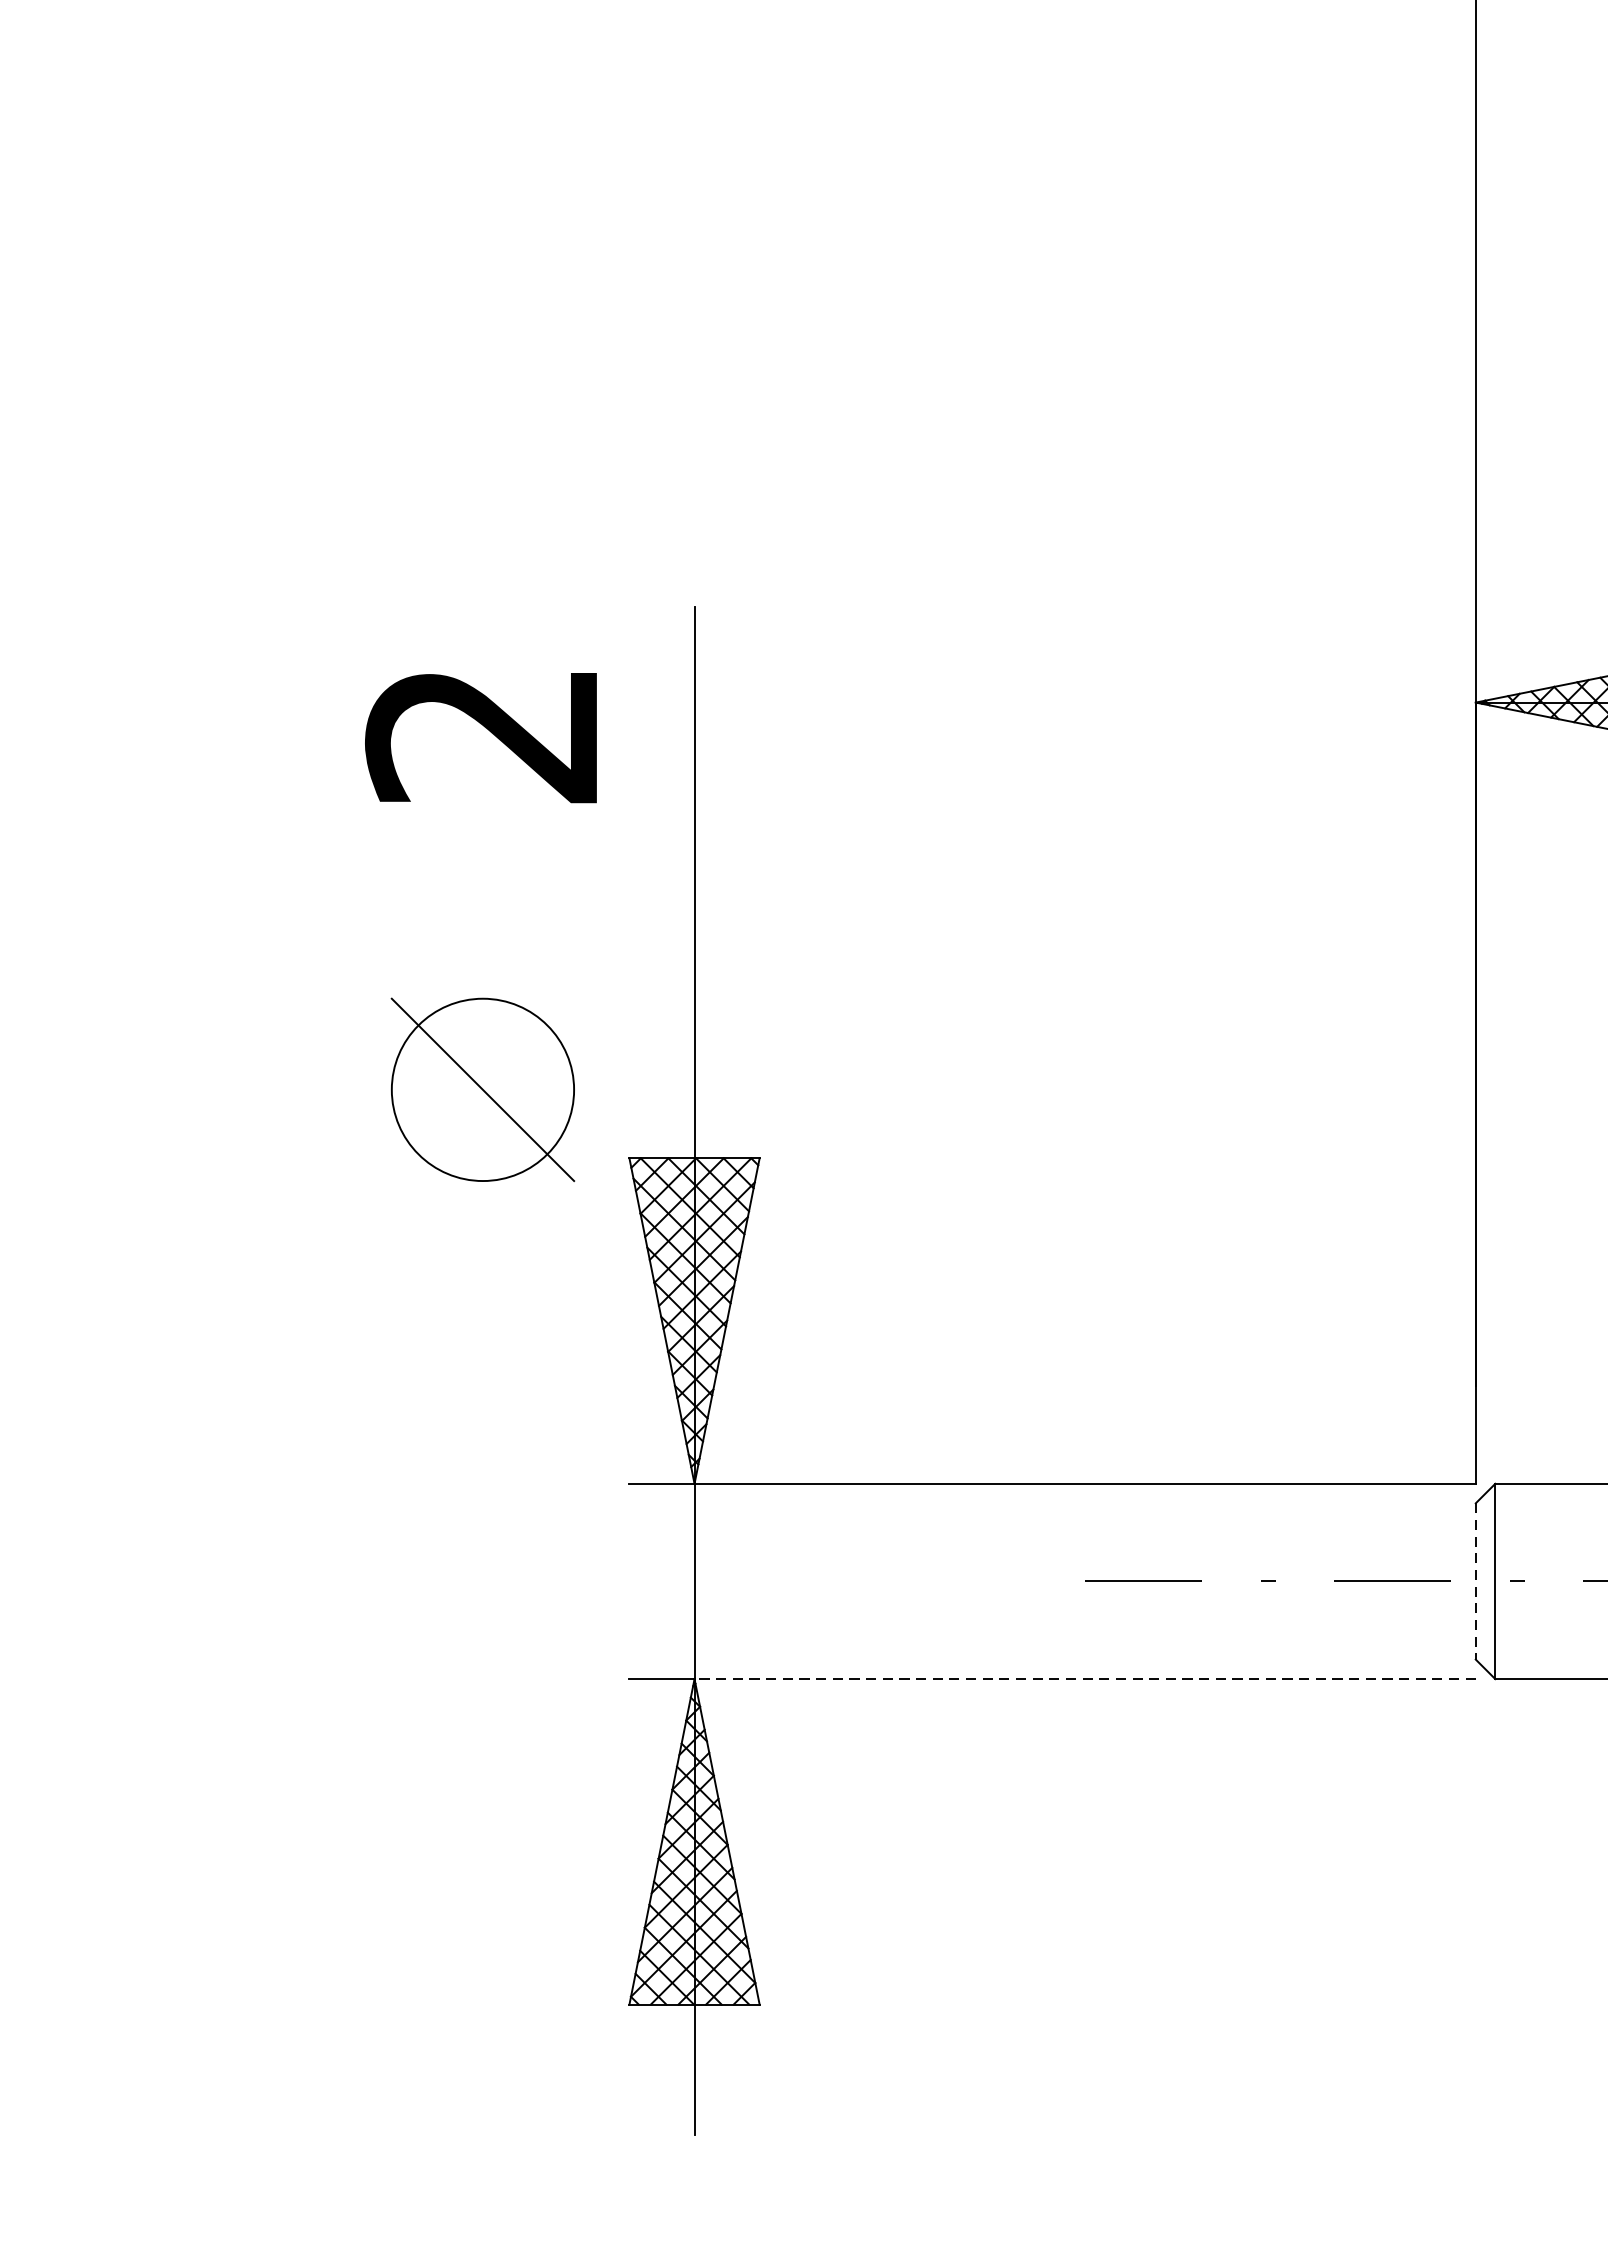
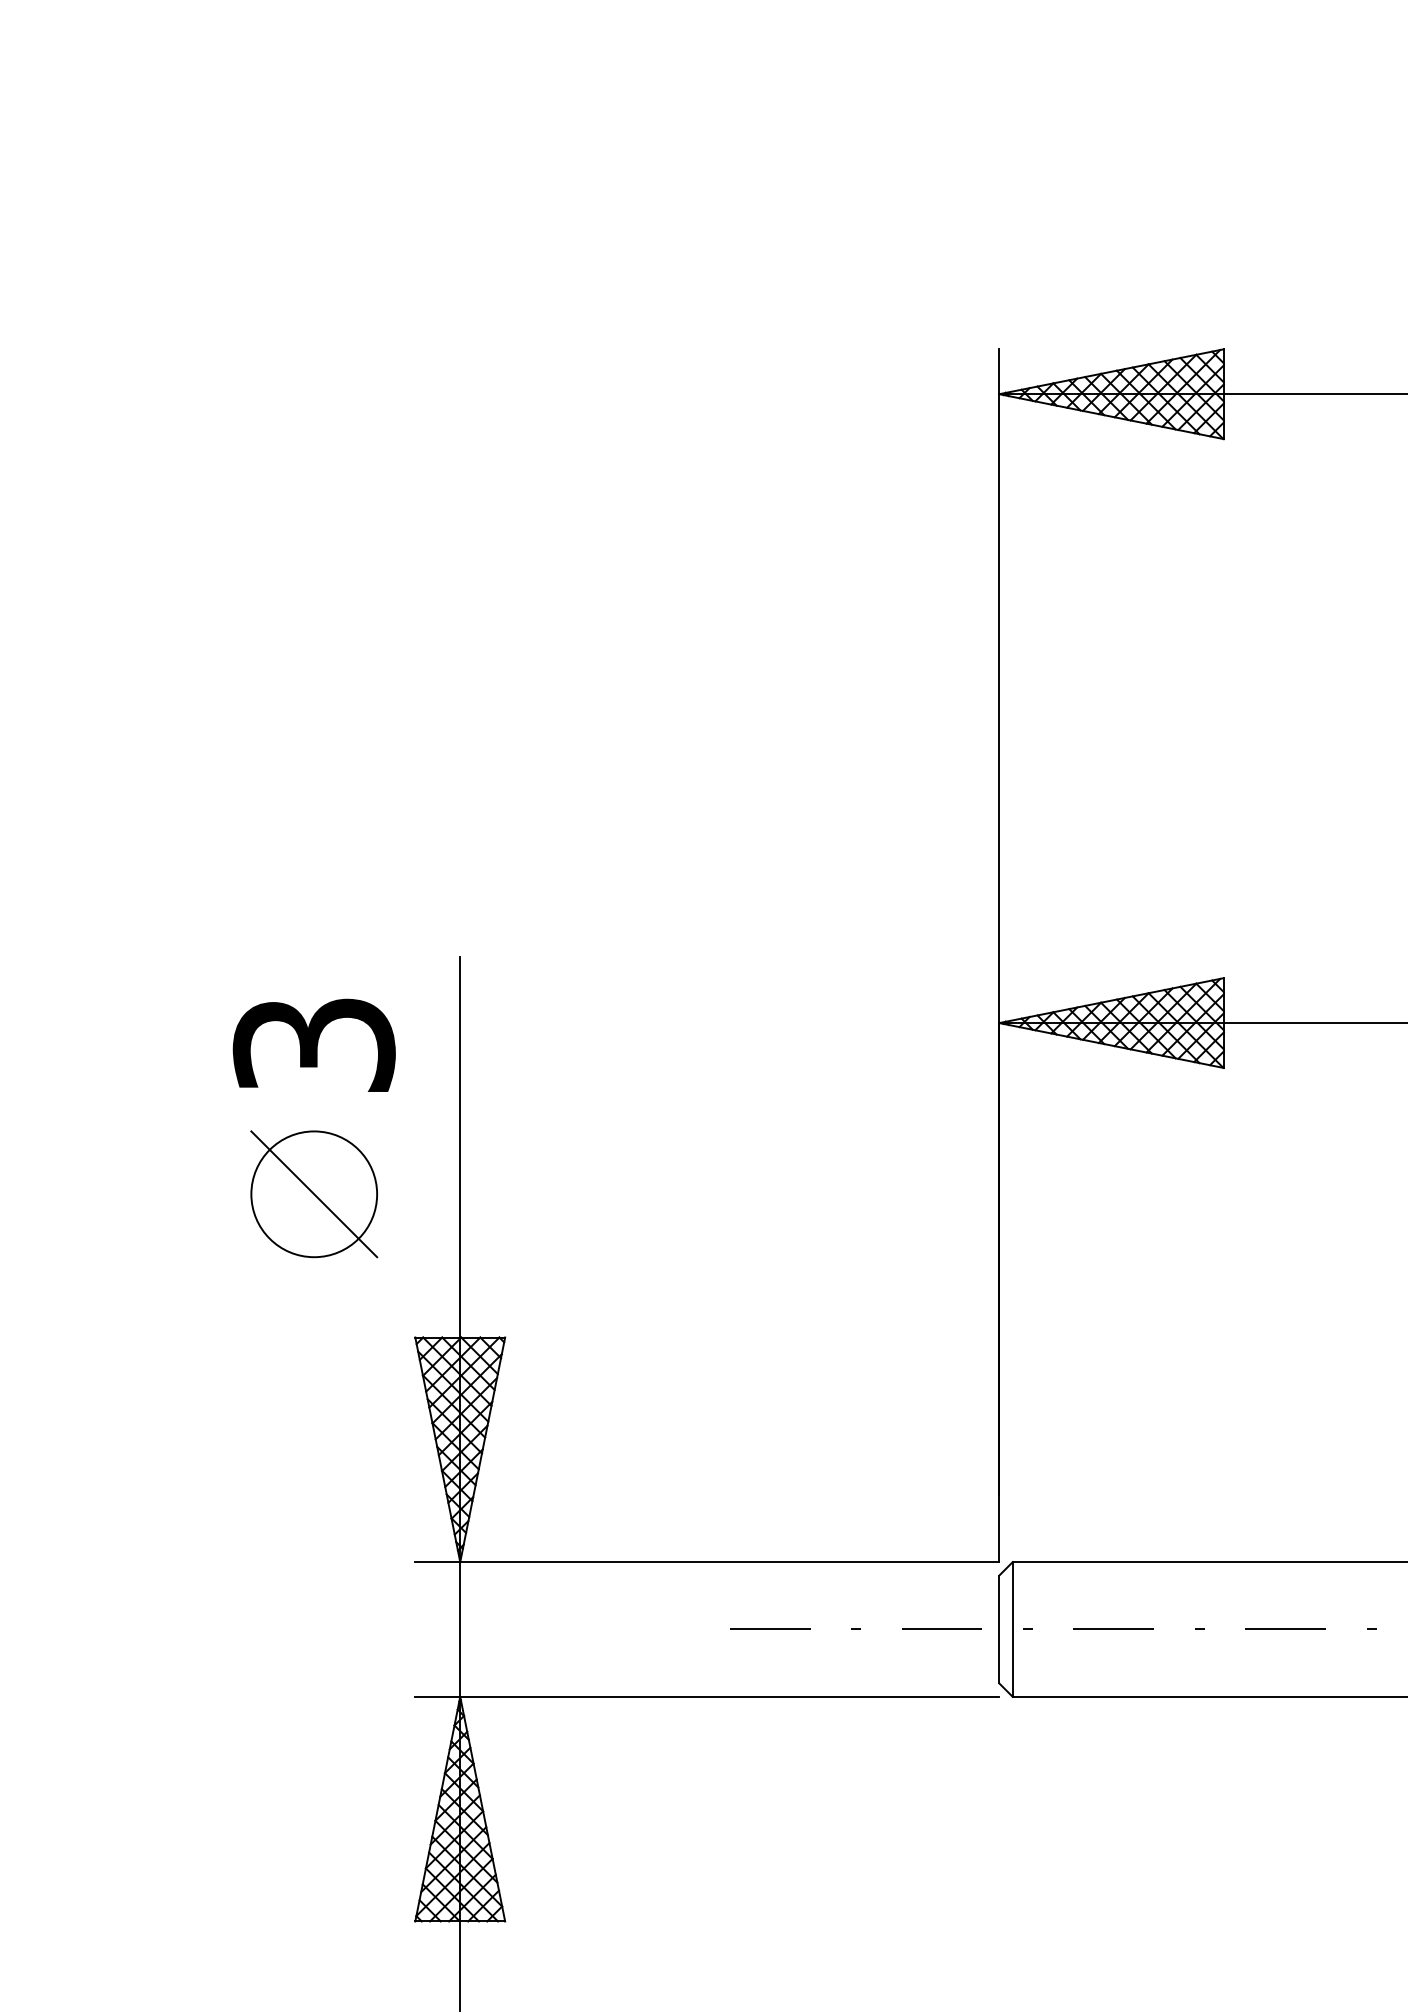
text: (483, 735) -> (314, 1045), 2 -> 3
part: (483, 1090) -> (314, 1194), moved
line: (1476, 1581) -> (999, 1629), dashed -> solid
line: (1084, 1678) -> (729, 1696), dashed -> solid

